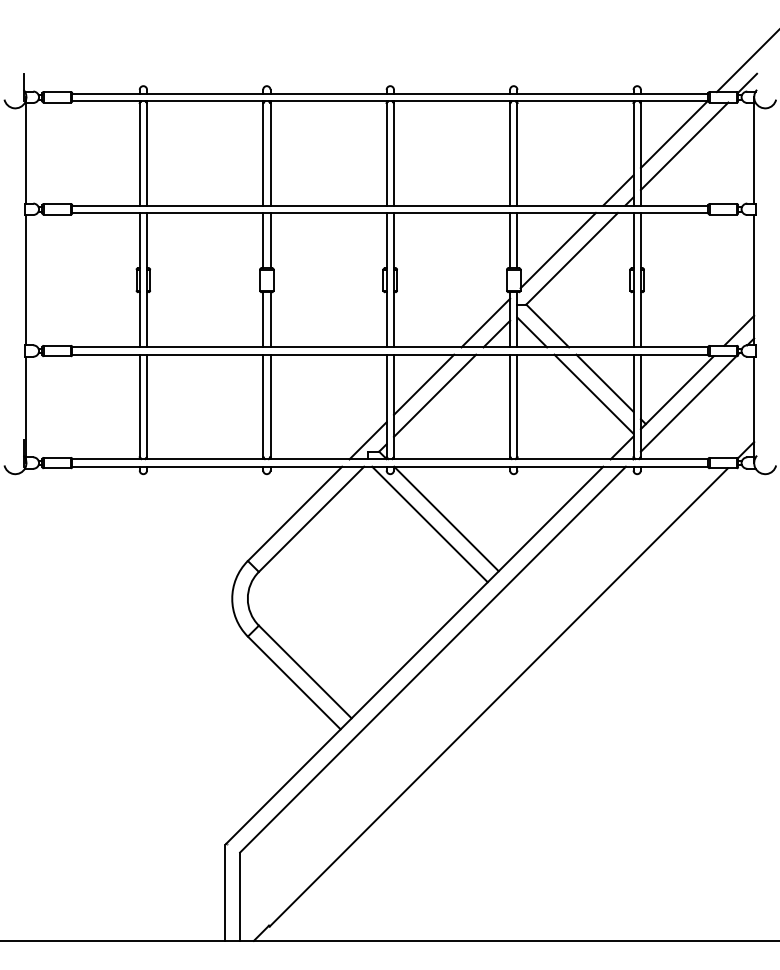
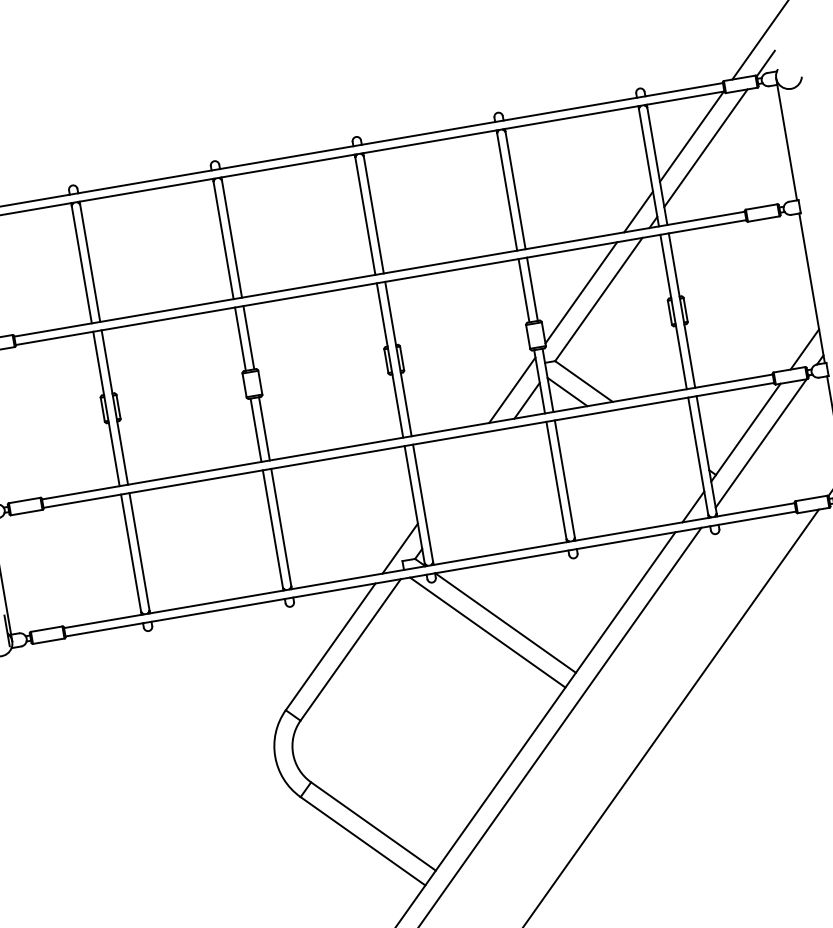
line: (604, 382) -> (660, 435), removed
line: (423, 384) -> (452, 473), removed
line: (593, 393) -> (649, 450), removed
line: (434, 395) -> (467, 483), removed

